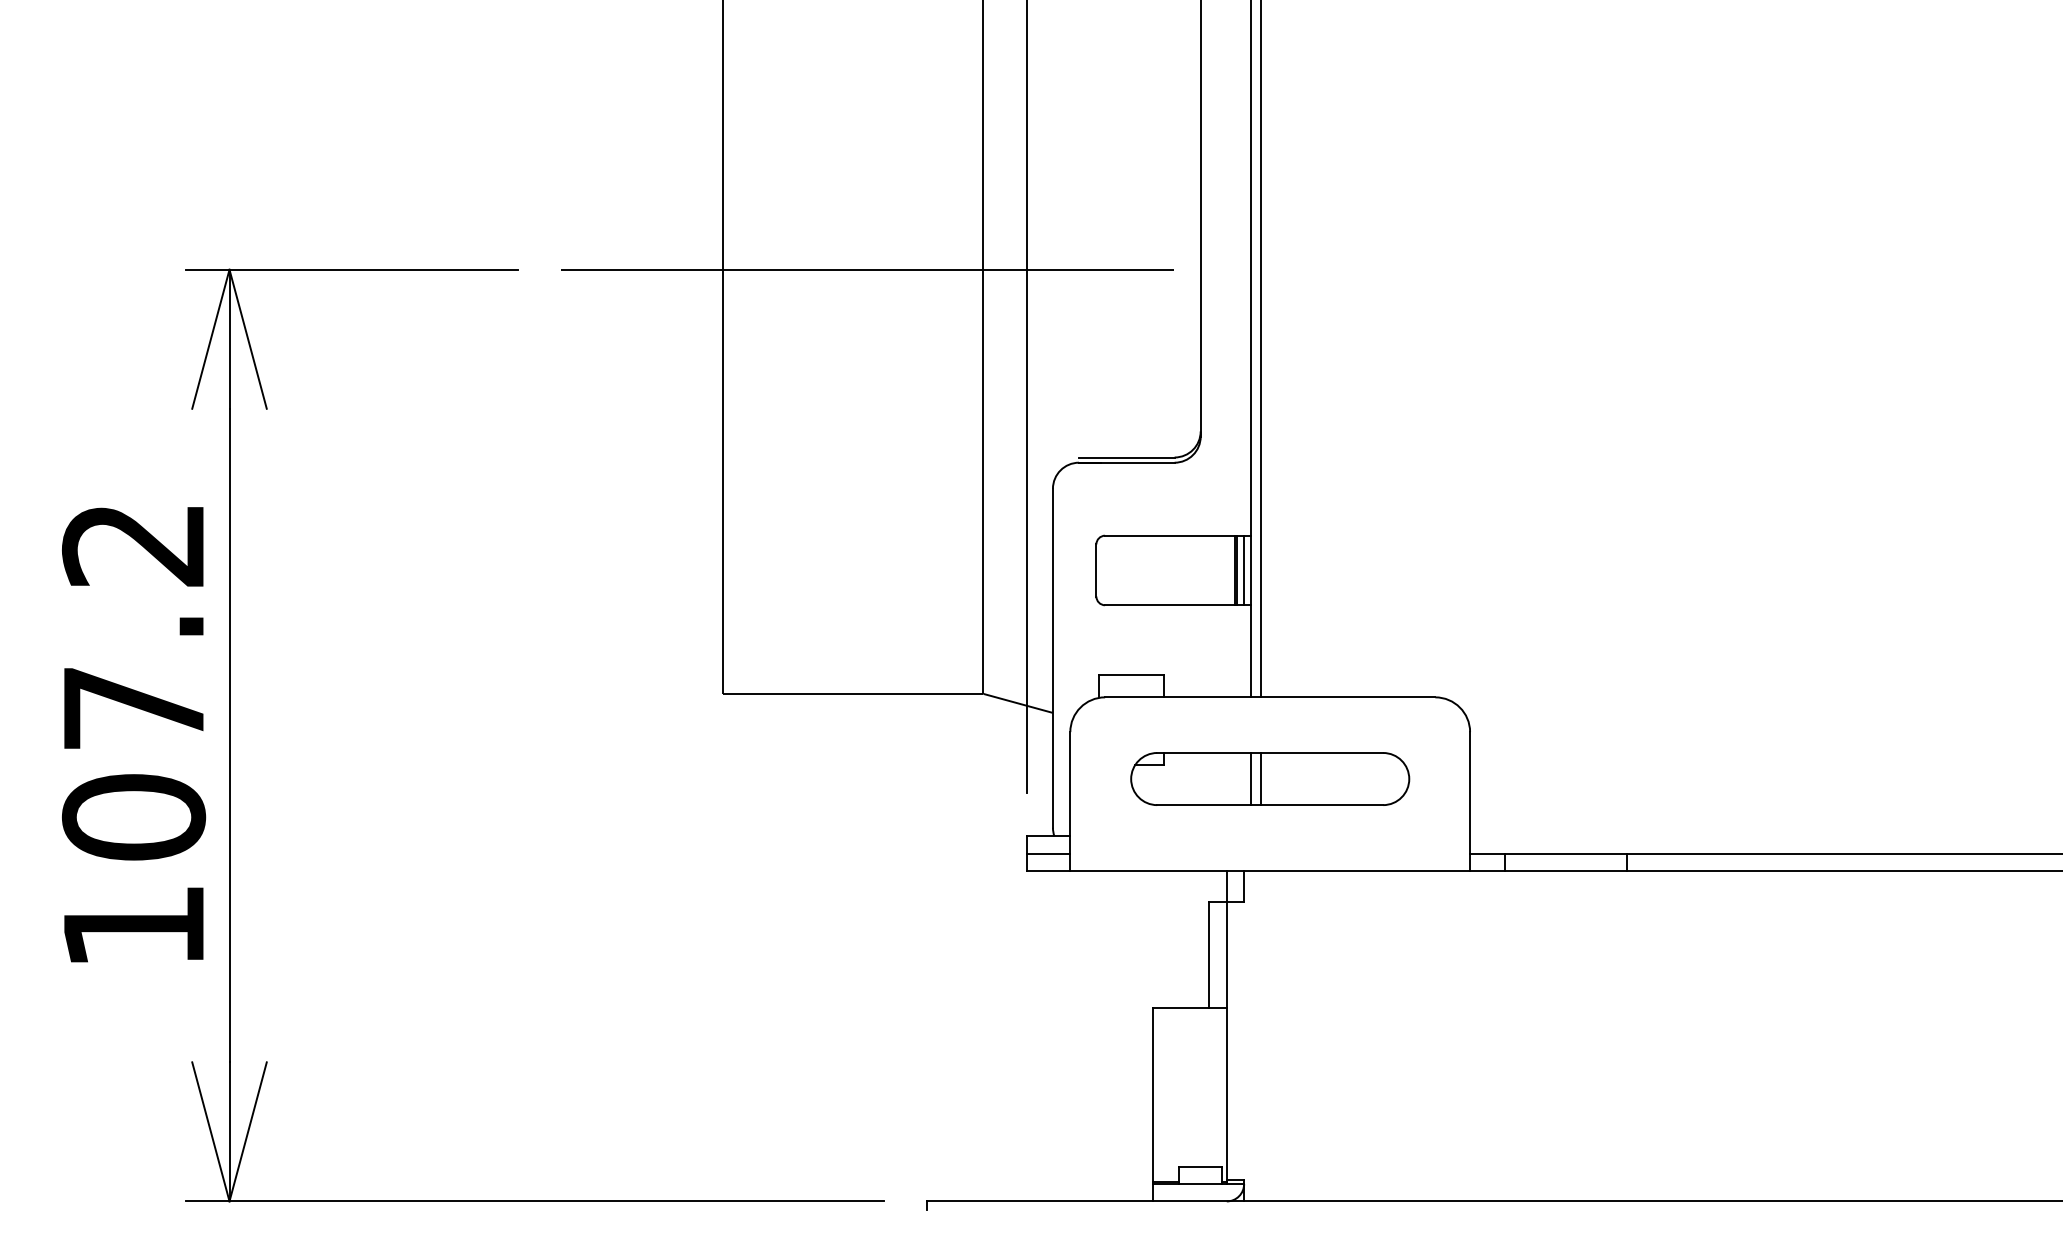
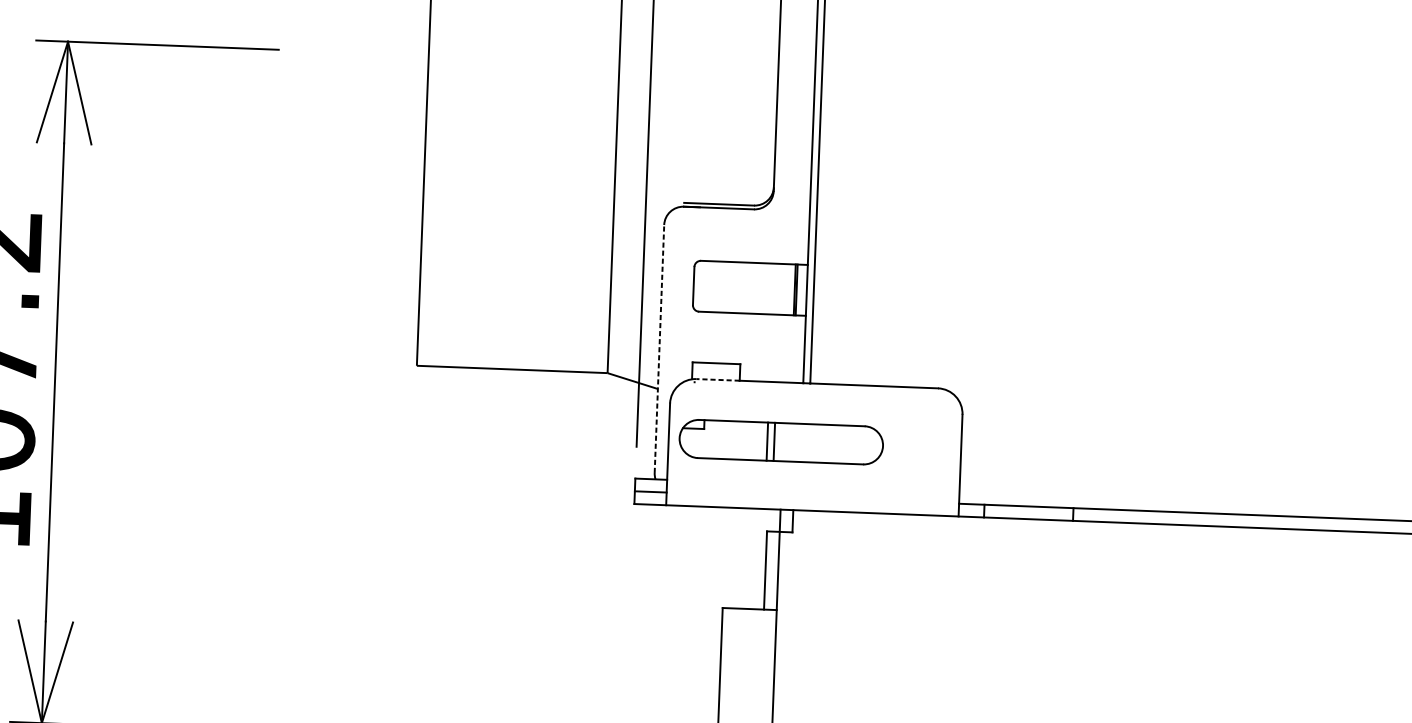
line: (867, 269) -> (534, 59), removed
line: (1244, 570) -> (802, 290), removed
line: (1052, 657) -> (659, 348), solid -> dashed
line: (1134, 697) -> (717, 380), solid -> dashed
part: (1270, 778) -> (781, 441), moved

